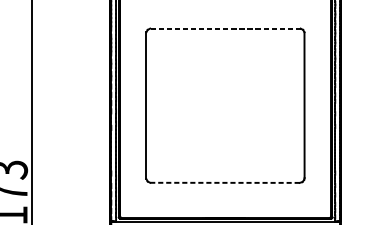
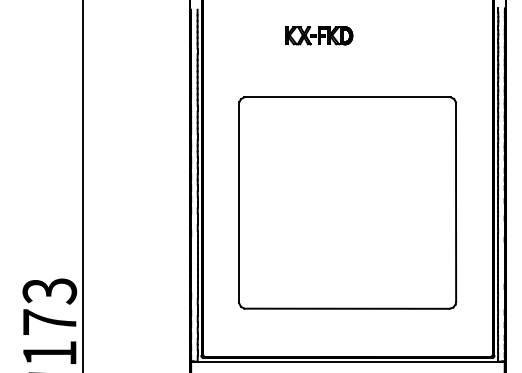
line: (225, 28) -> (347, 97), dashed -> solid
line: (224, 182) -> (346, 308), dashed -> solid

